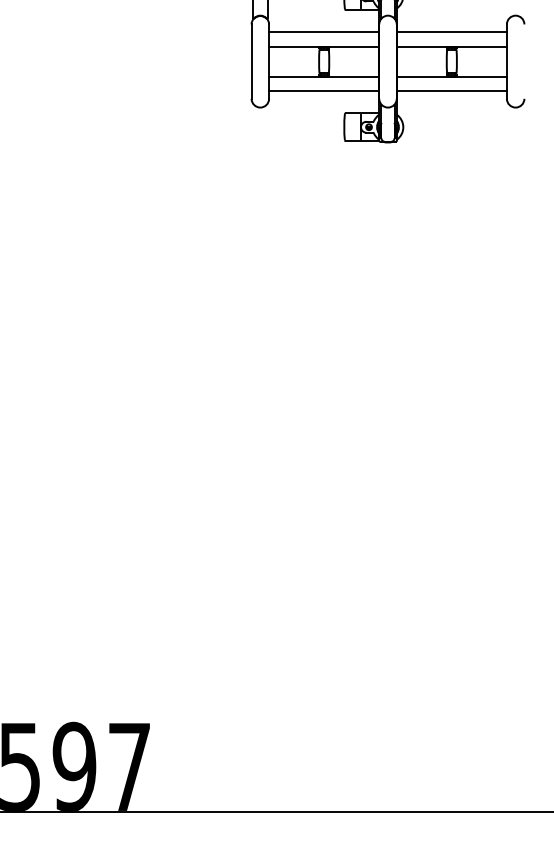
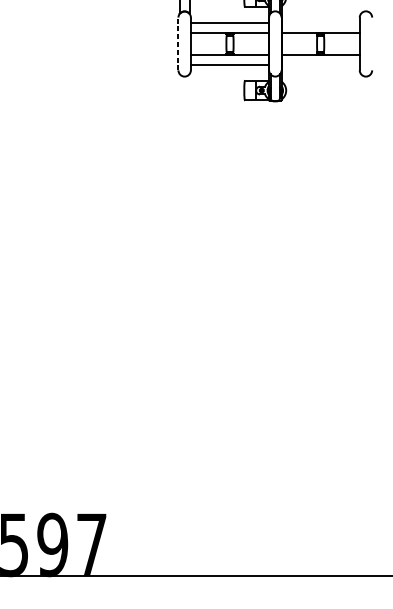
line: (451, 32) -> (320, 23), removed
line: (251, 61) -> (178, 43), solid -> dashed
line: (451, 91) -> (320, 65), removed

